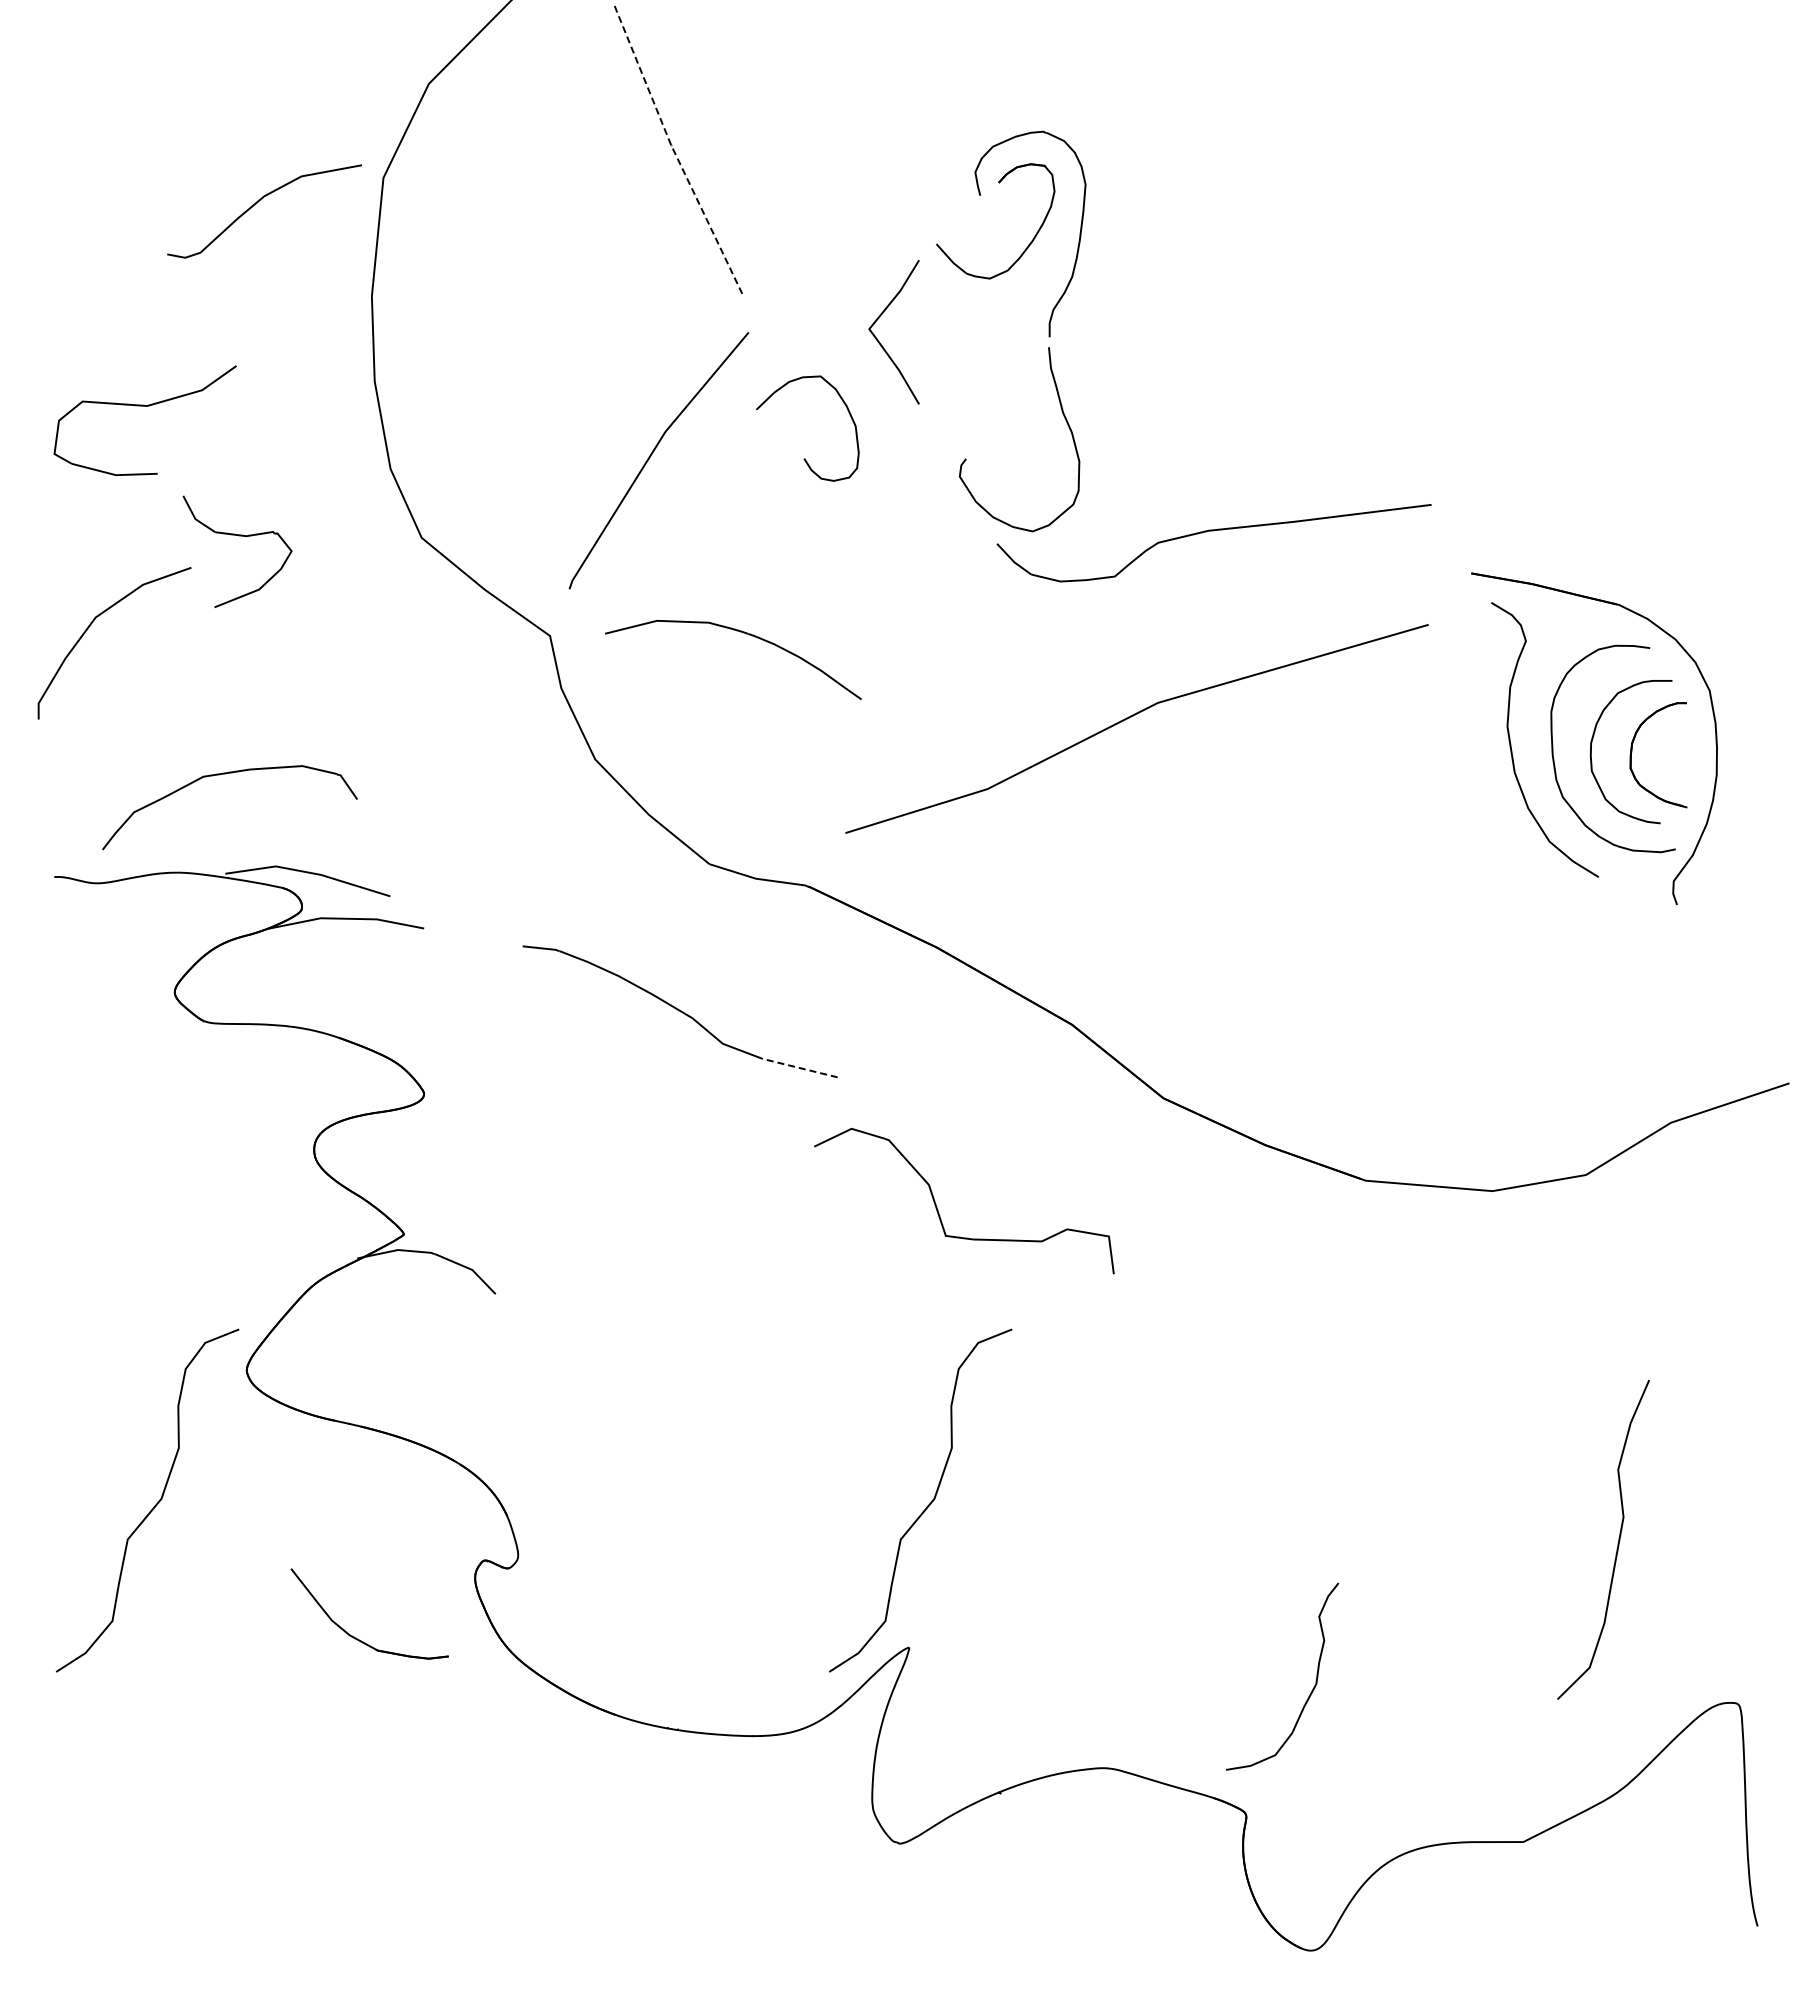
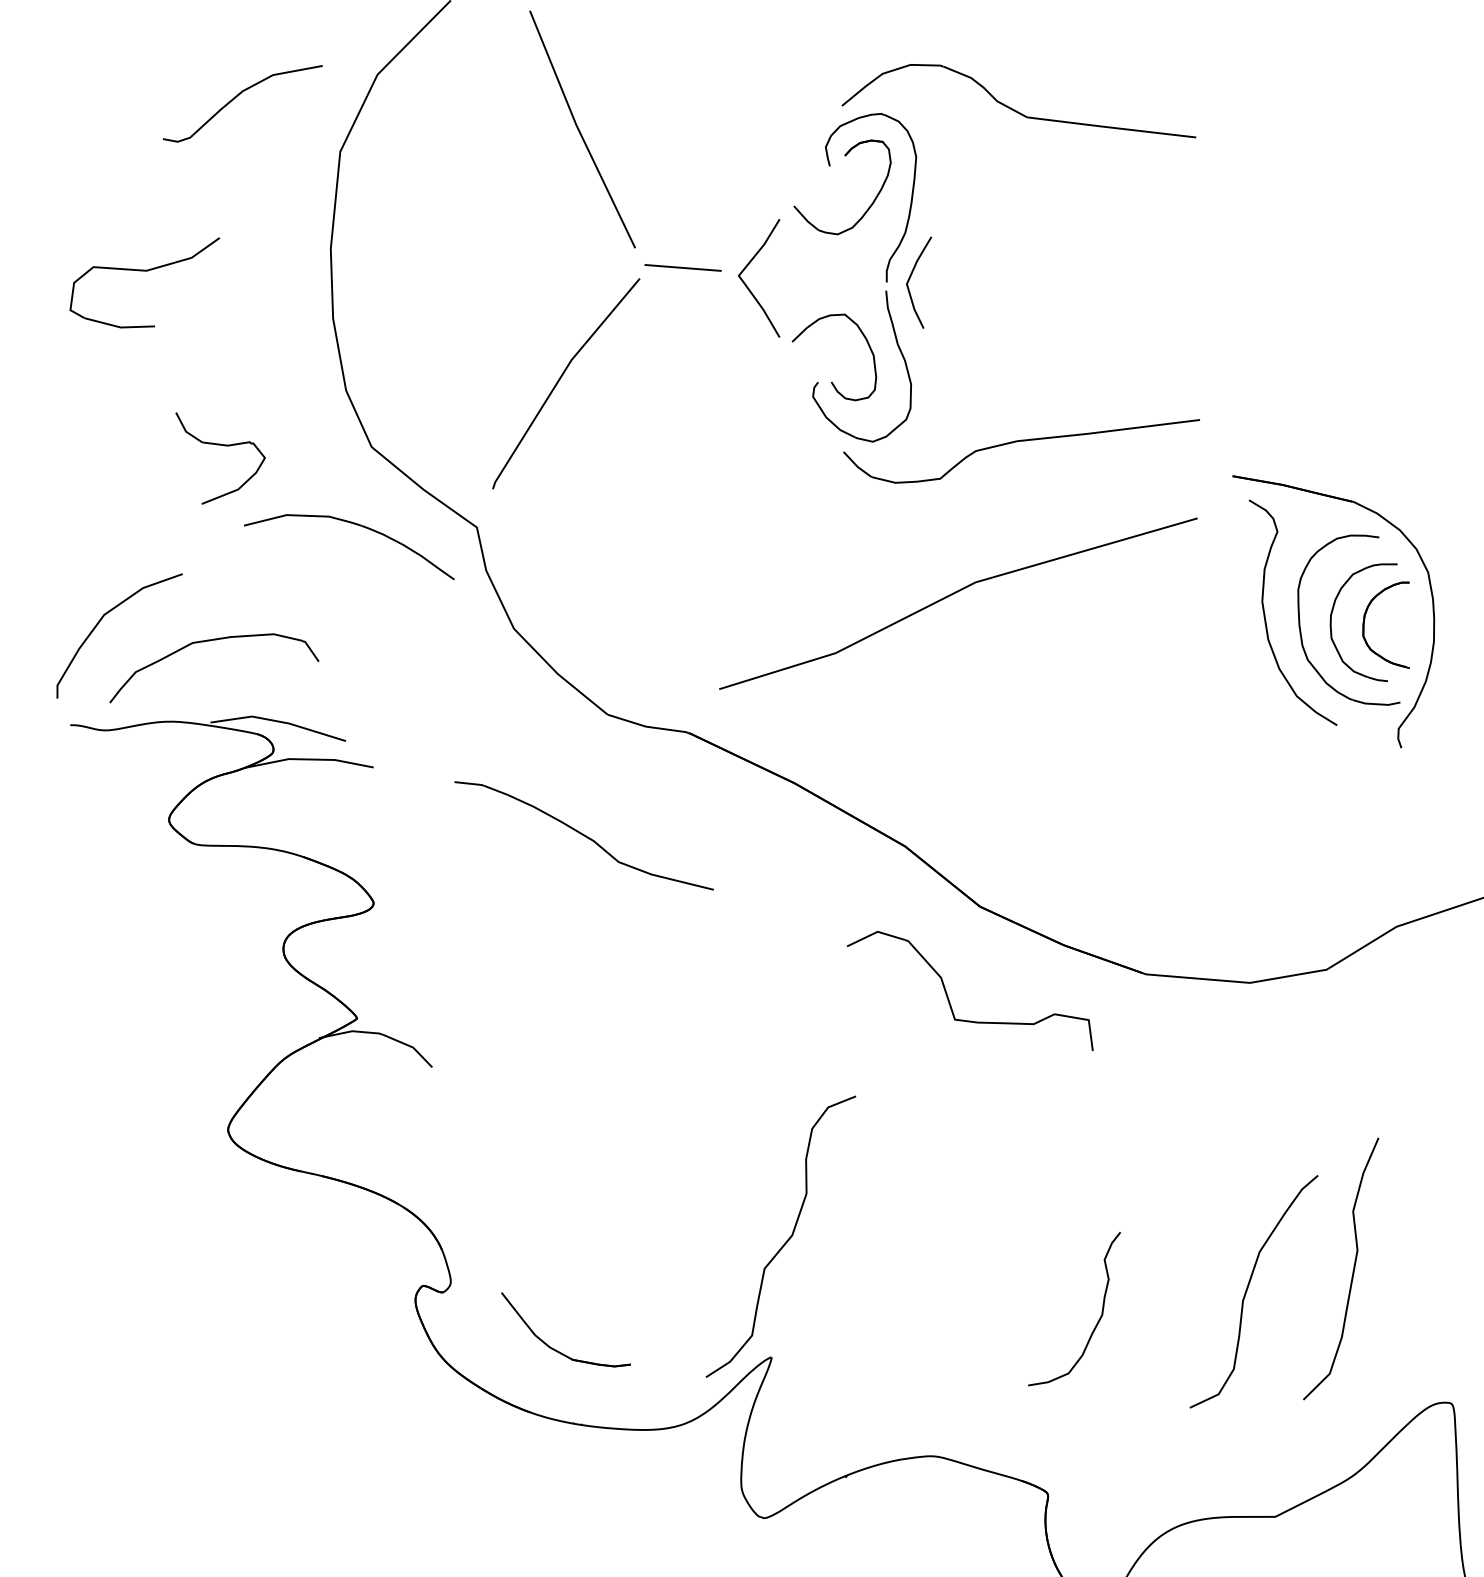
part: (1205, 126) -> (1014, 109), added
line: (674, 151) -> (579, 130), dashed -> solid
curve: (257, 203) -> (236, 97), moved
line: (801, 319) -> (683, 267), added
curve: (1078, 332) -> (910, 278), added
part: (144, 406) -> (144, 271), moved
curve: (805, 458) -> (832, 381), moved
curve: (90, 626) -> (99, 622), moved
part: (743, 633) -> (357, 525), moved
line: (800, 1068) -> (682, 882), dashed -> solid
part: (938, 1210) -> (948, 998), moved
curve: (153, 1506) -> (151, 1241), removed
curve: (1490, 1563) -> (1248, 1288), added
part: (356, 1637) -> (555, 1349), moved
curve: (1311, 1690) -> (1098, 1320), moved

